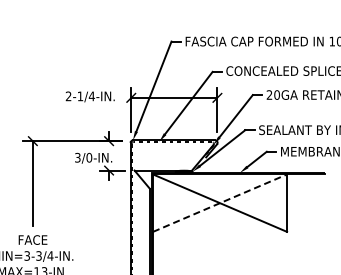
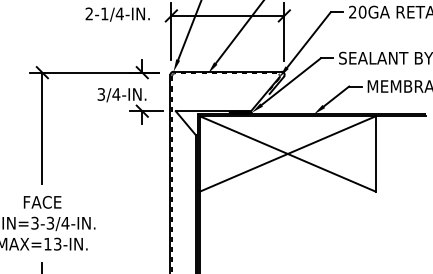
text: (89, 157) -> (116, 94), 3/0-IN. -> 3/4-IN.
line: (220, 203) -> (288, 154), dashed -> solid

